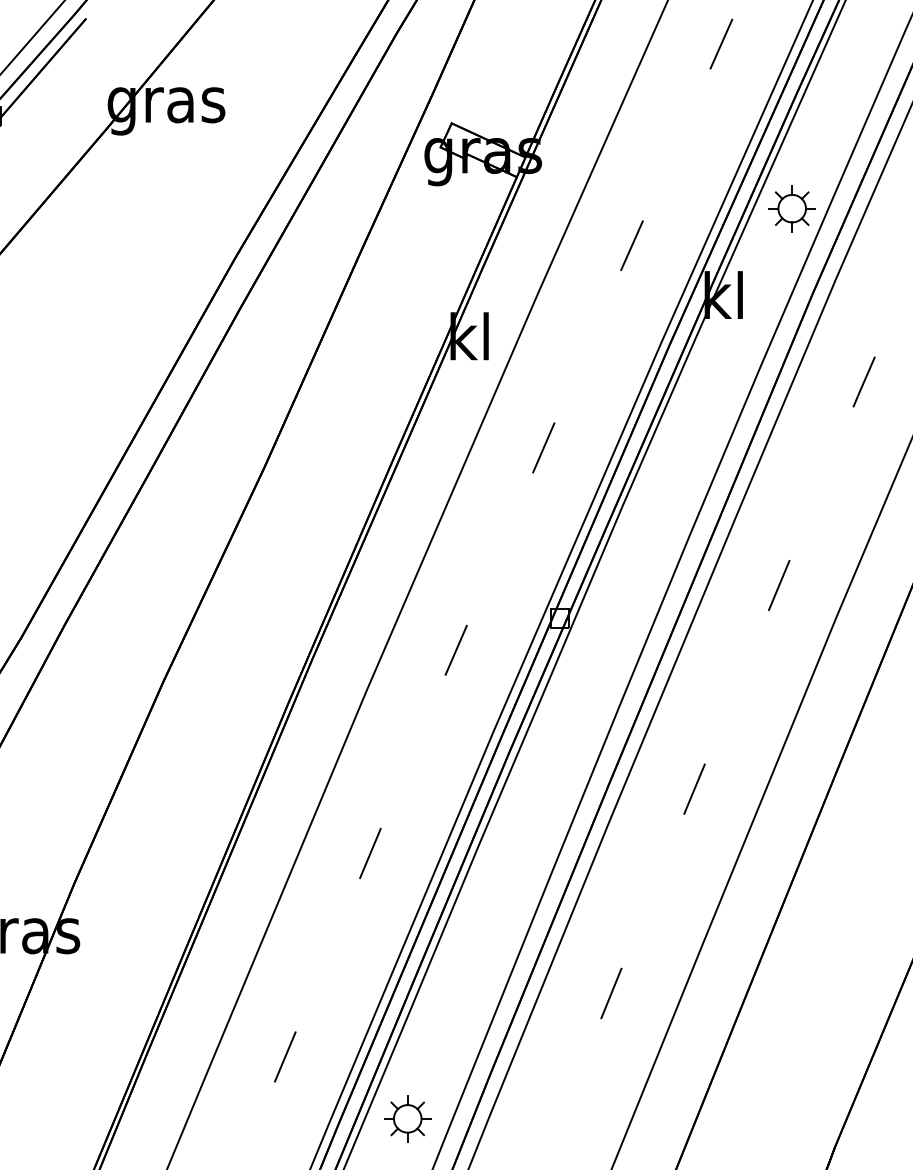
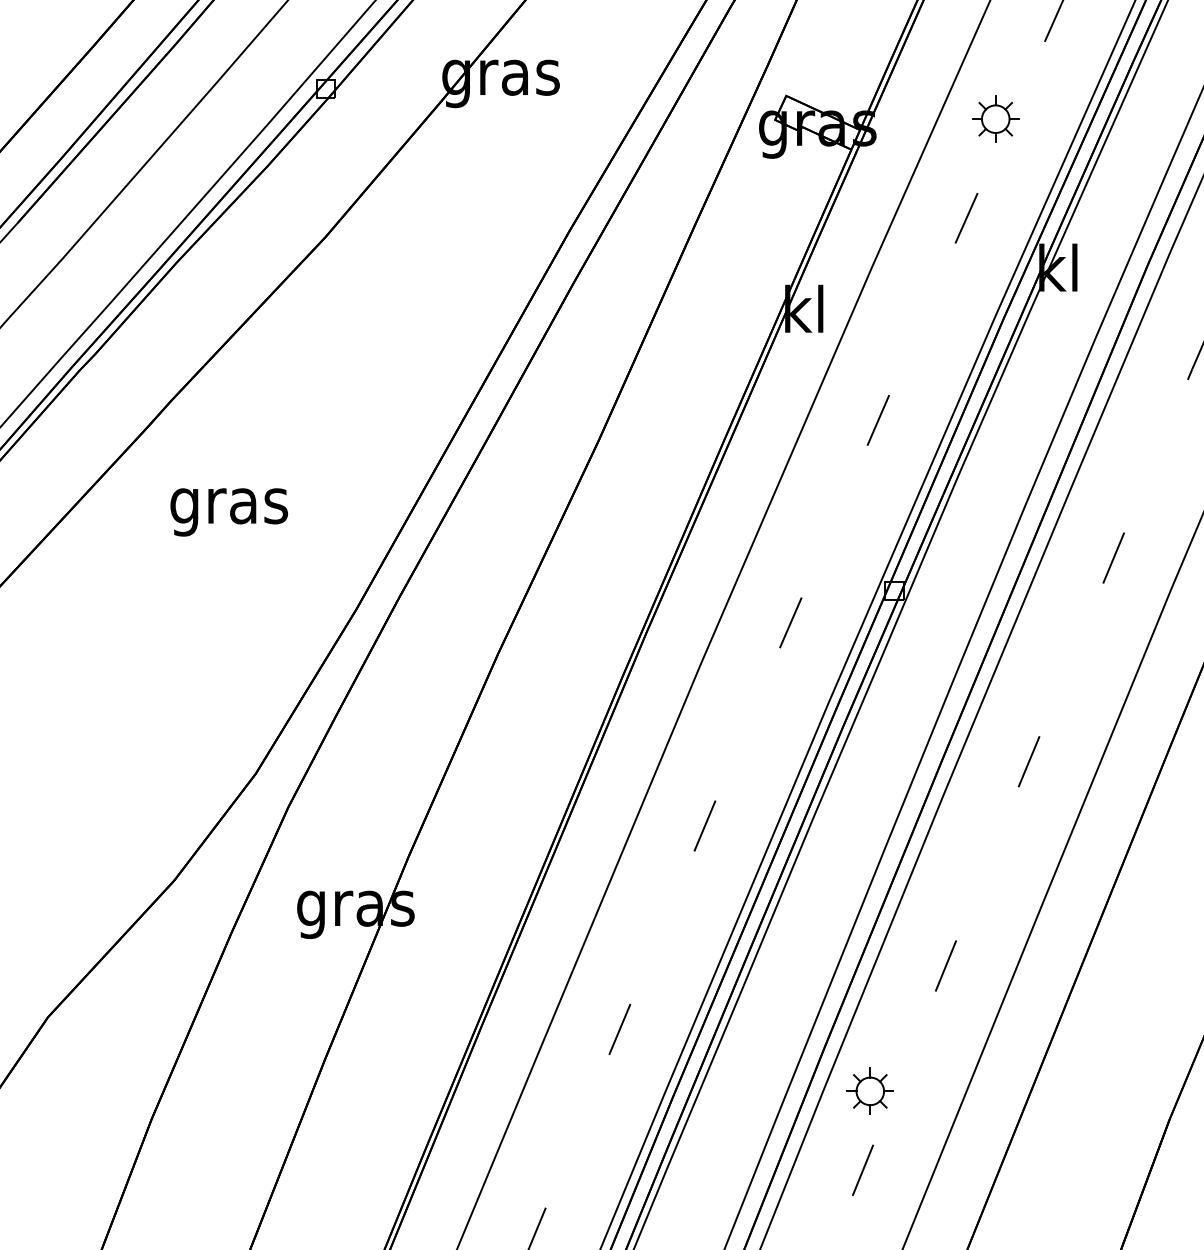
part: (791, 207) -> (995, 118), moved
part: (406, 1117) -> (869, 1090), moved

